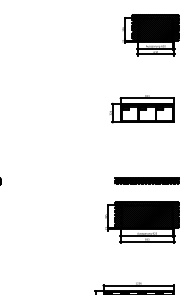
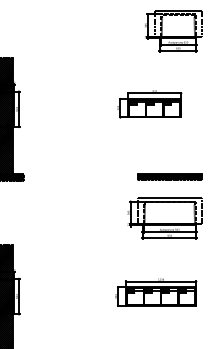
hatch: (155, 27) -> (177, 23), removed
part: (142, 109) -> (149, 104), moved
hatch: (147, 215) -> (169, 211), removed

